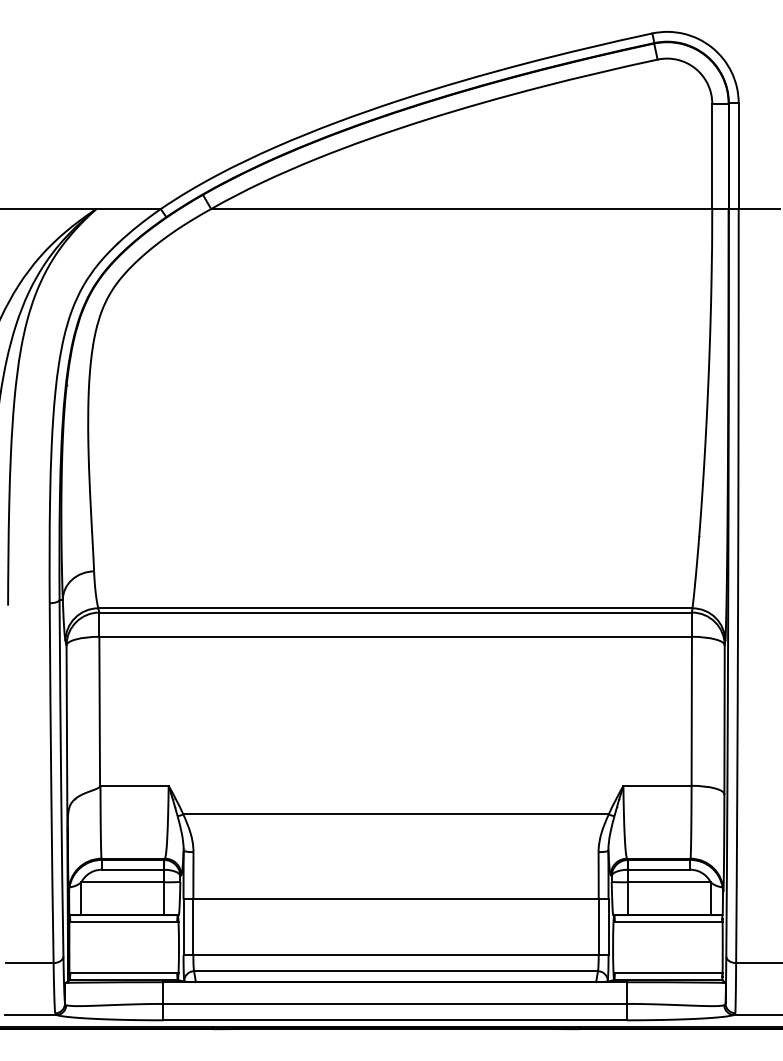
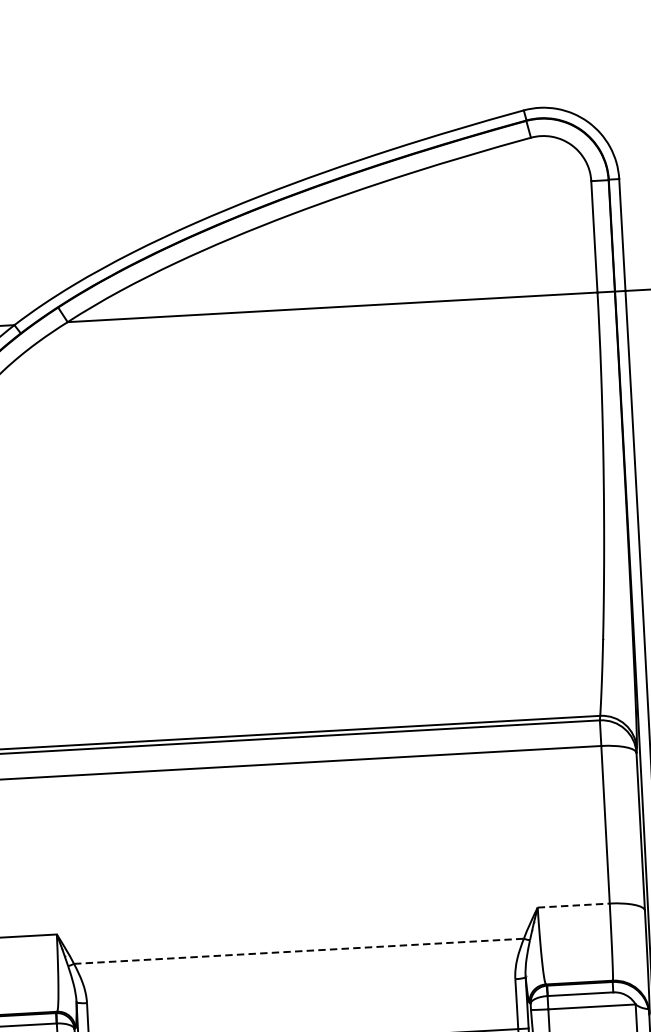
line: (658, 785) -> (574, 905), solid -> dashed
line: (396, 814) -> (299, 951), solid -> dashed

